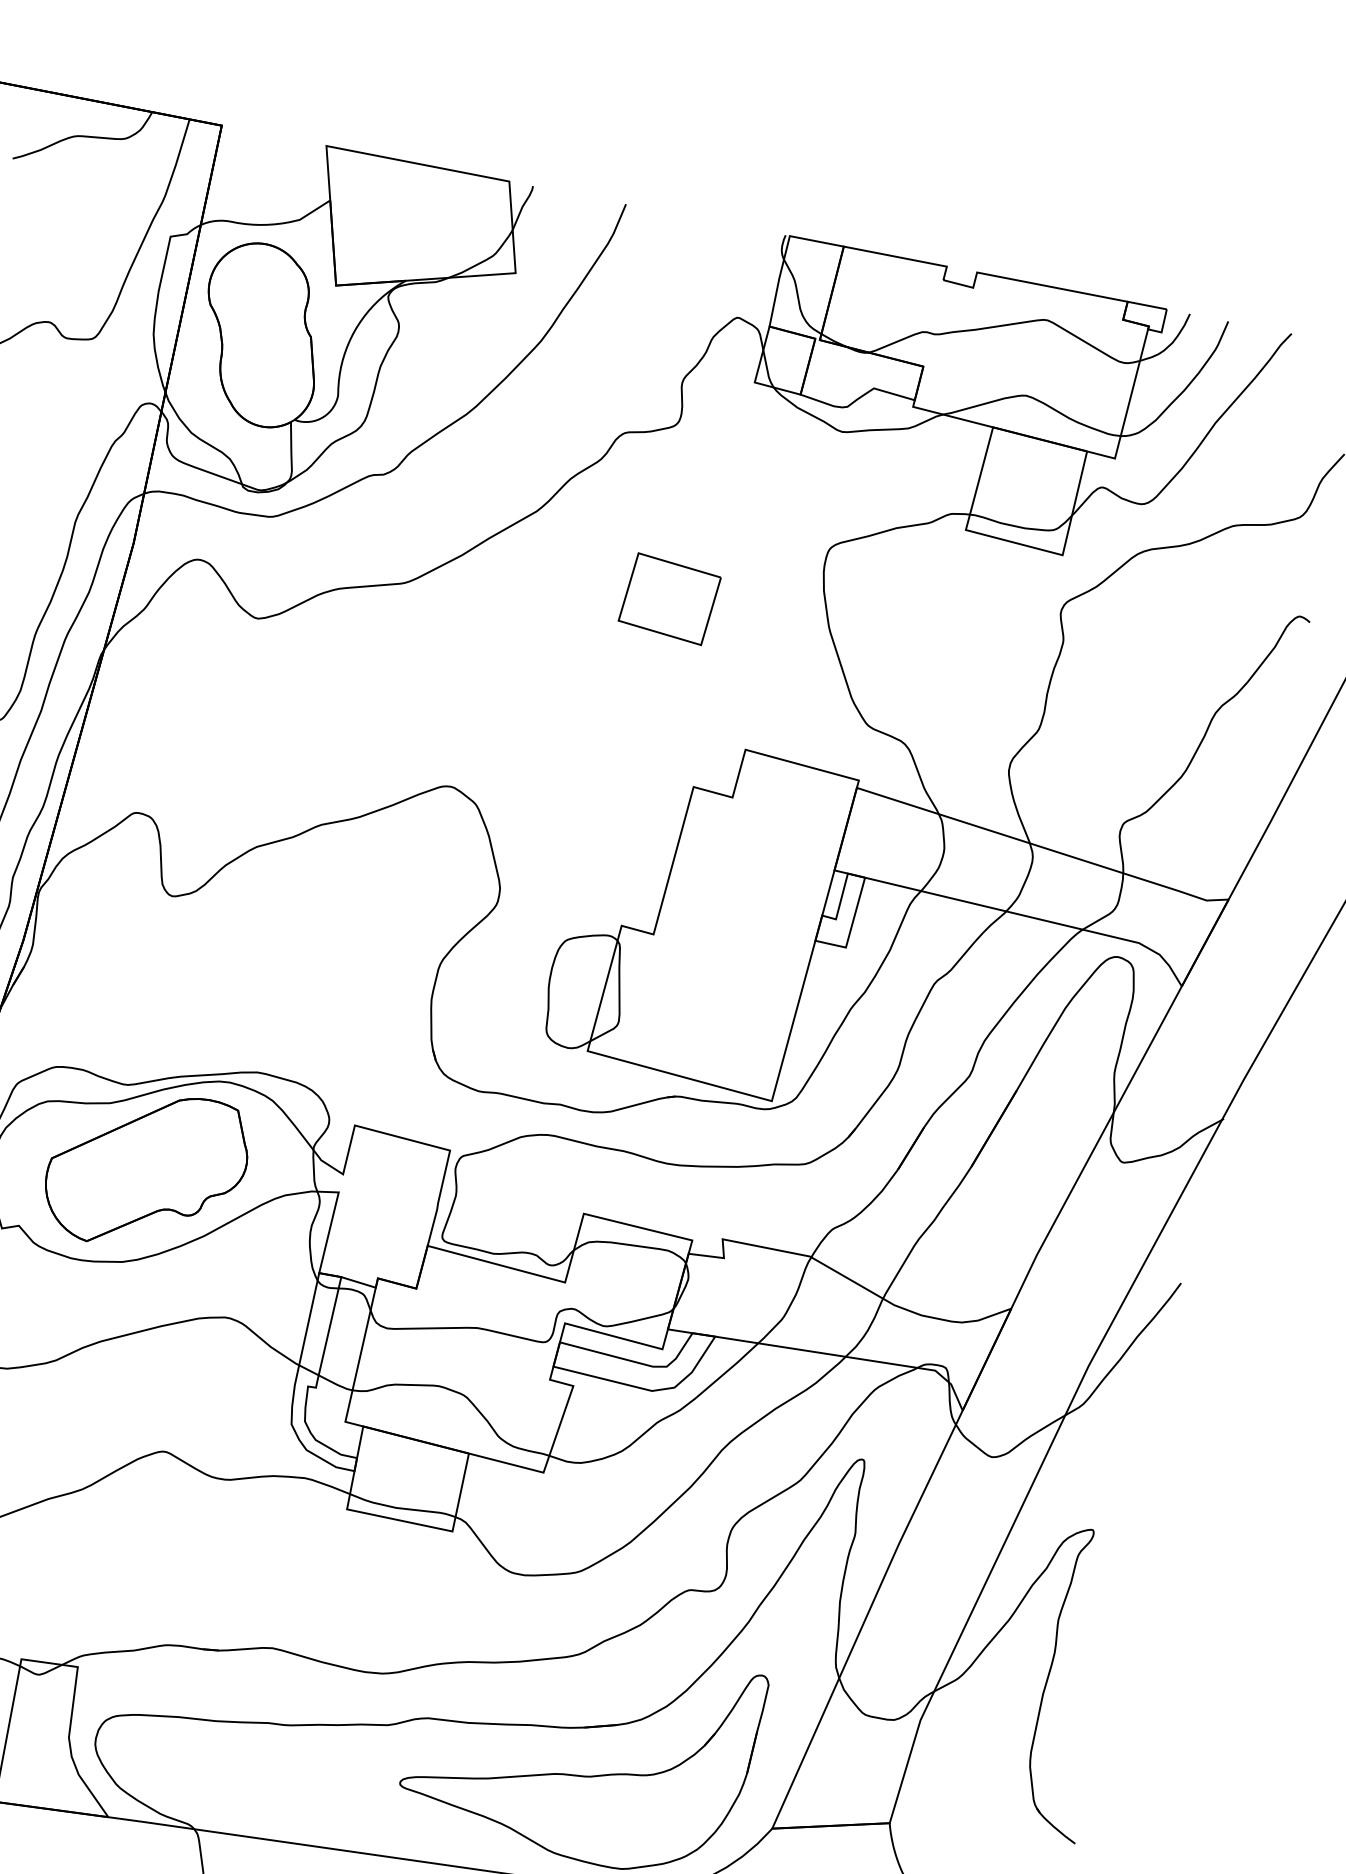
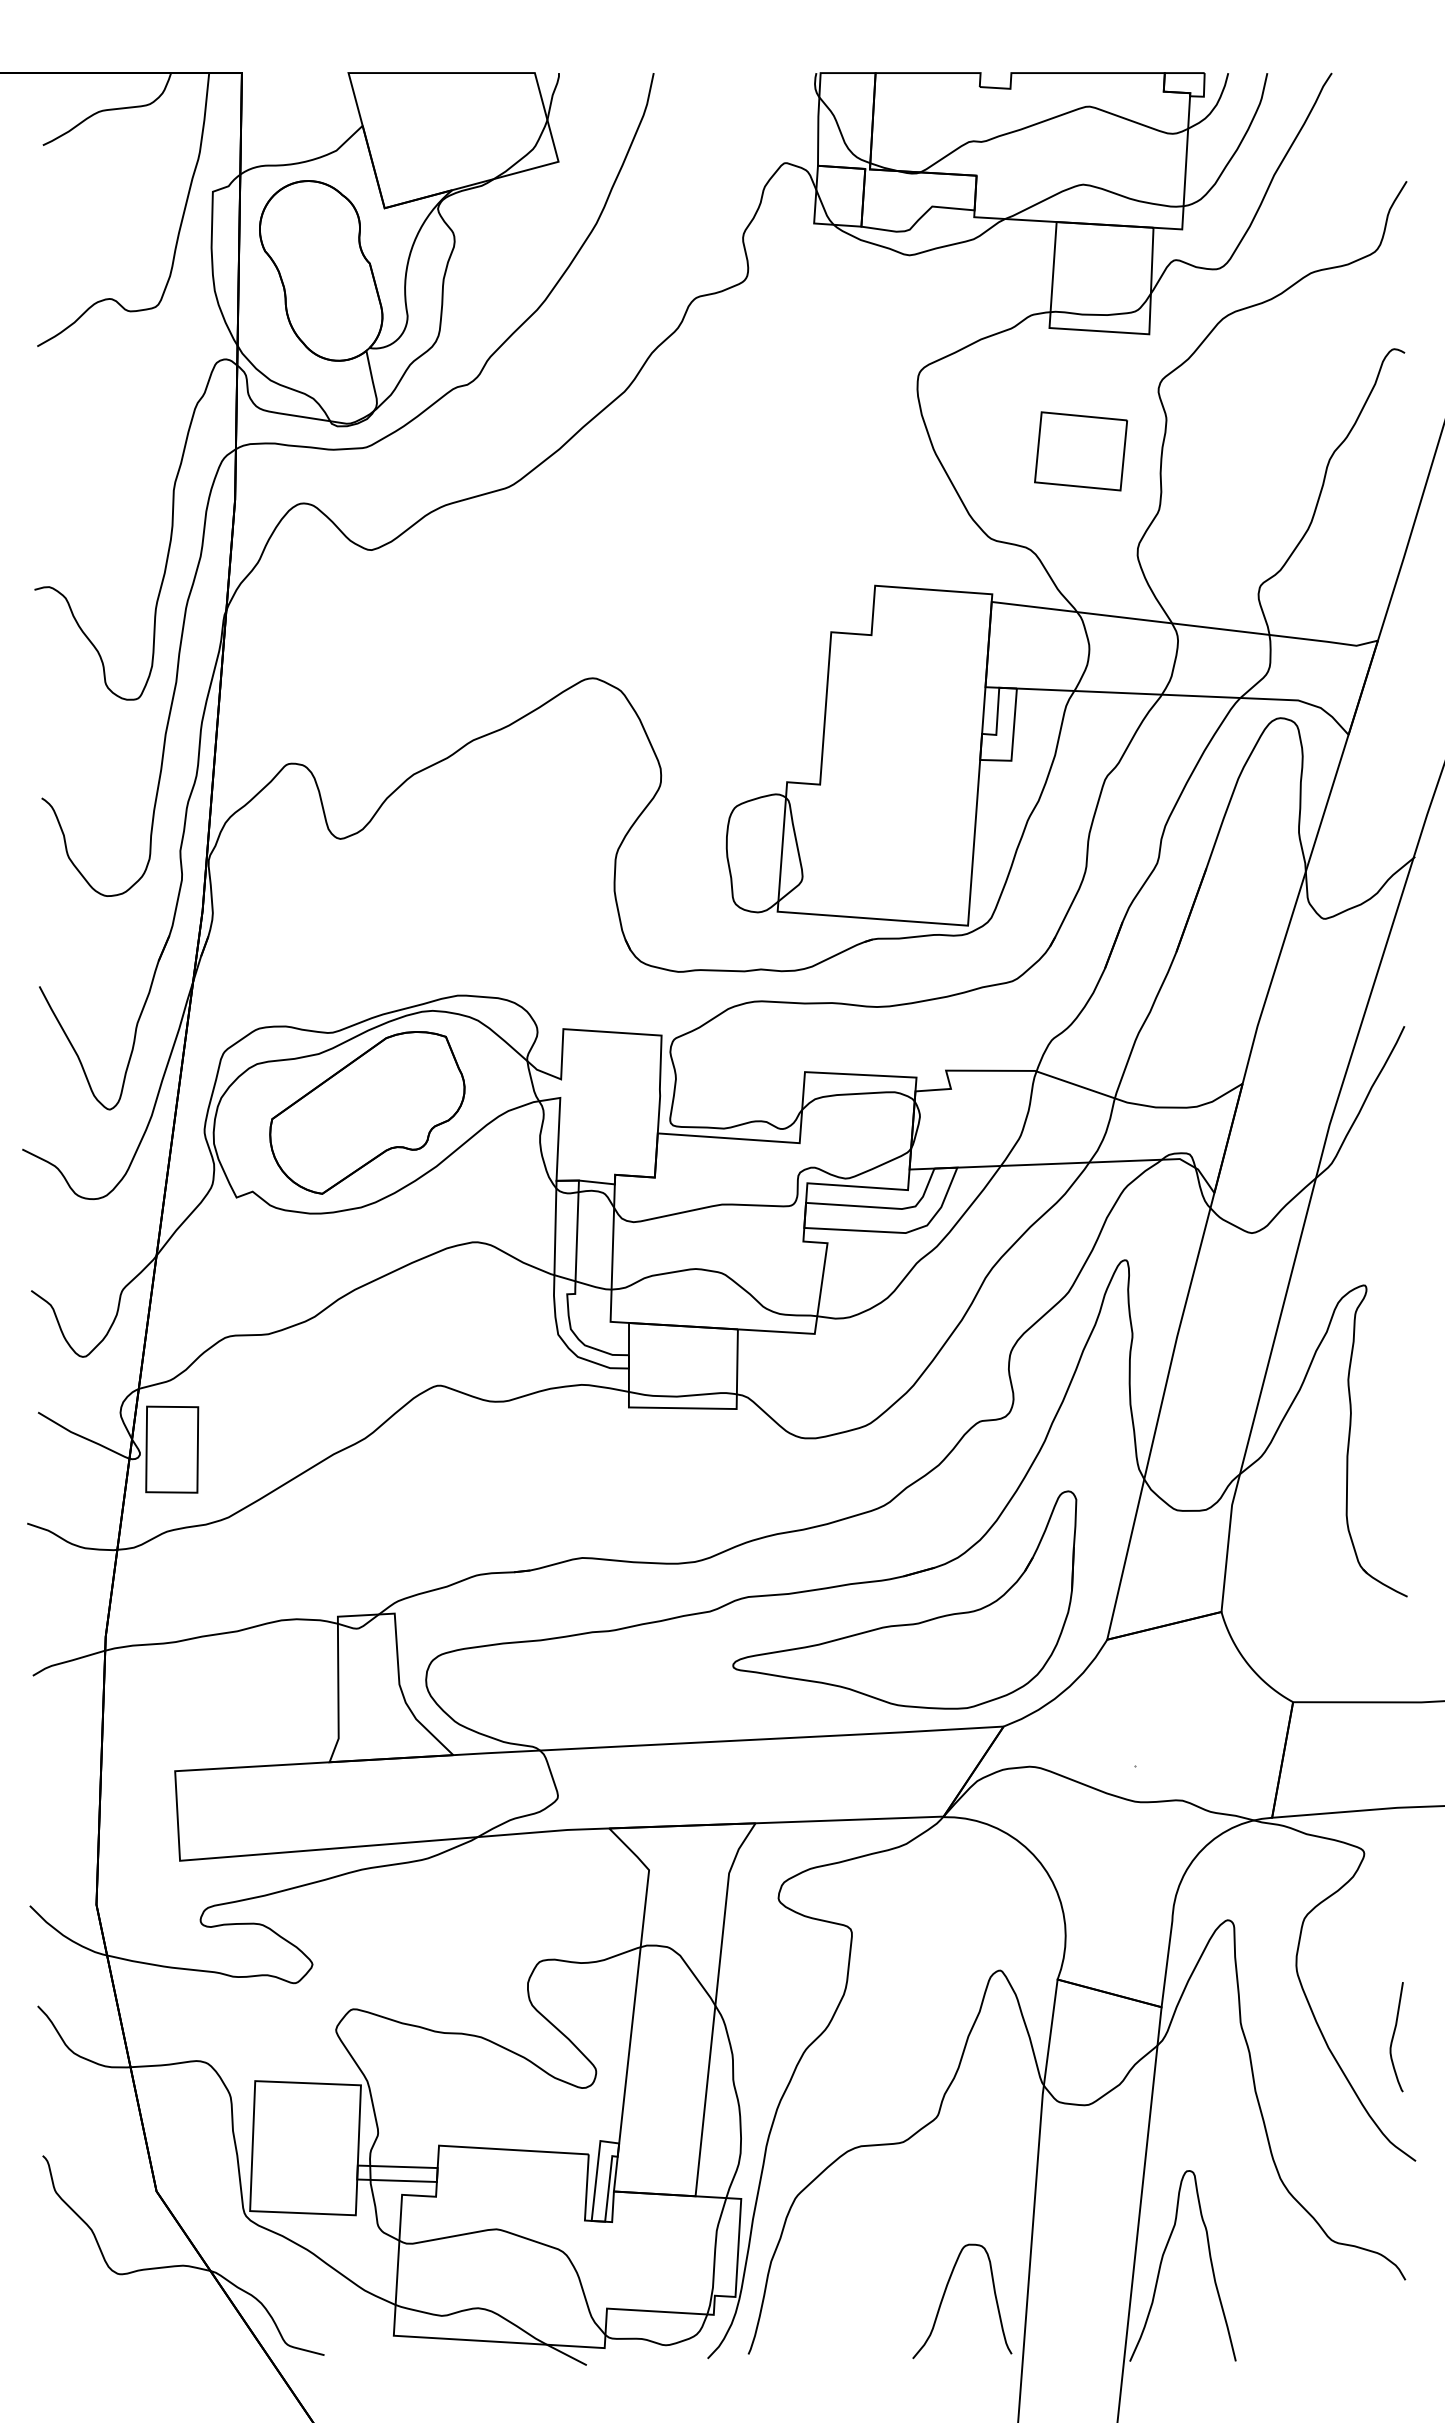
part: (669, 599) -> (1080, 451), moved

